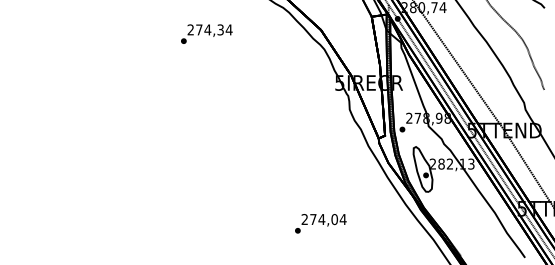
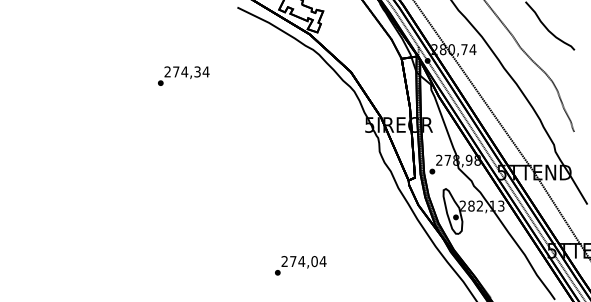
text: (206, 33) -> (183, 75), moved
text: (320, 223) -> (300, 265), moved

